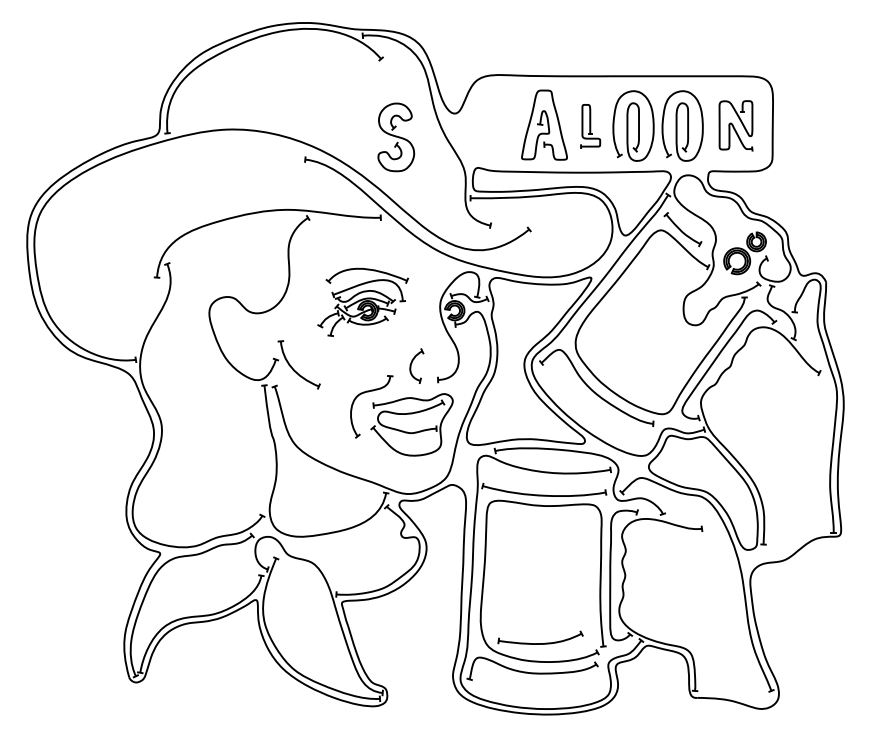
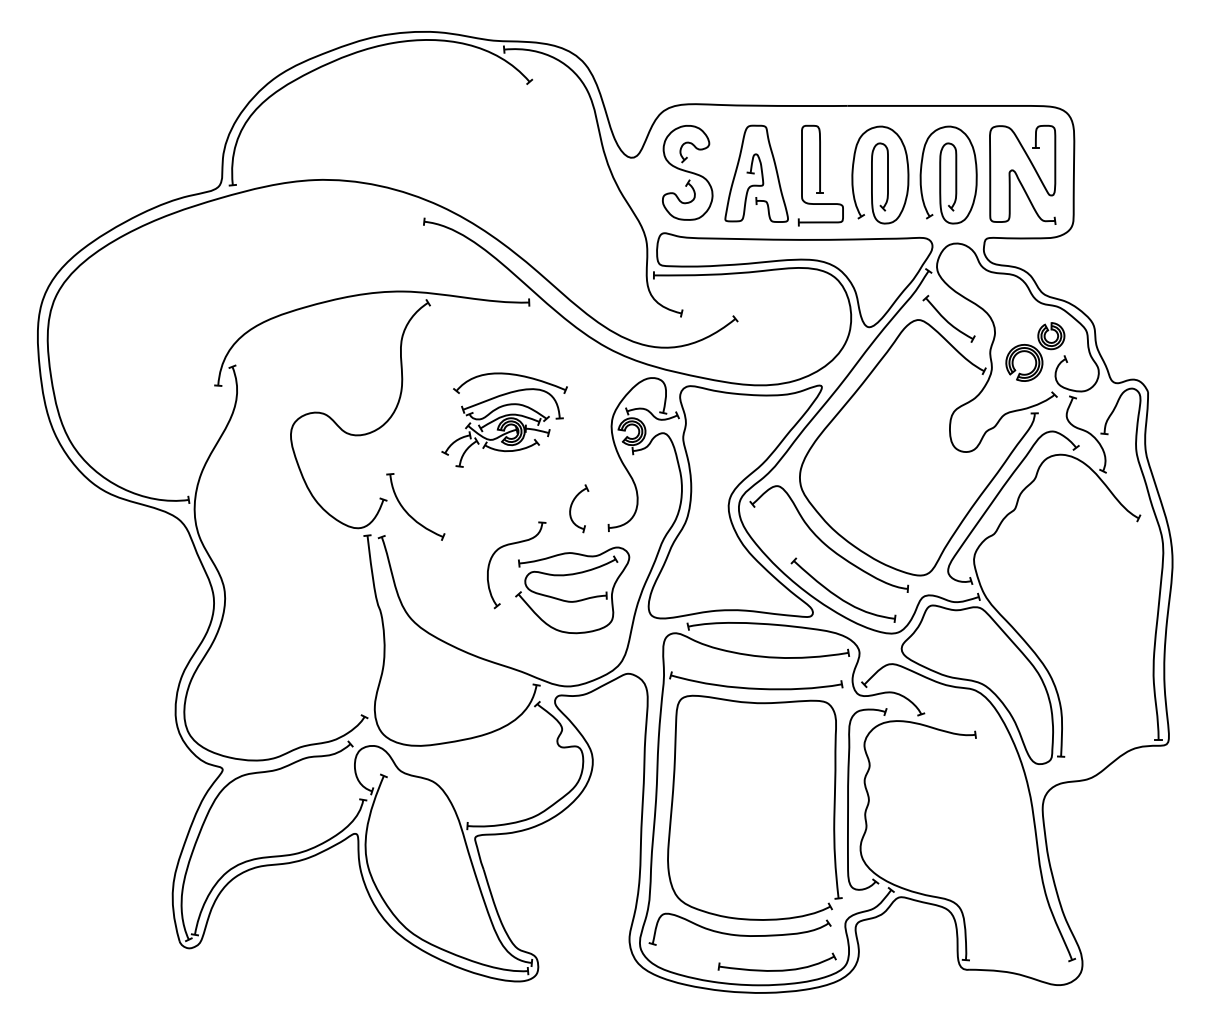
part: (735, 125) -> (1022, 174), size x1.43
part: (590, 126) -> (820, 175), size x1.67
part: (396, 137) -> (687, 172), moved
part: (604, 429) -> (839, 596), added
part: (540, 643) -> (776, 969), moved

